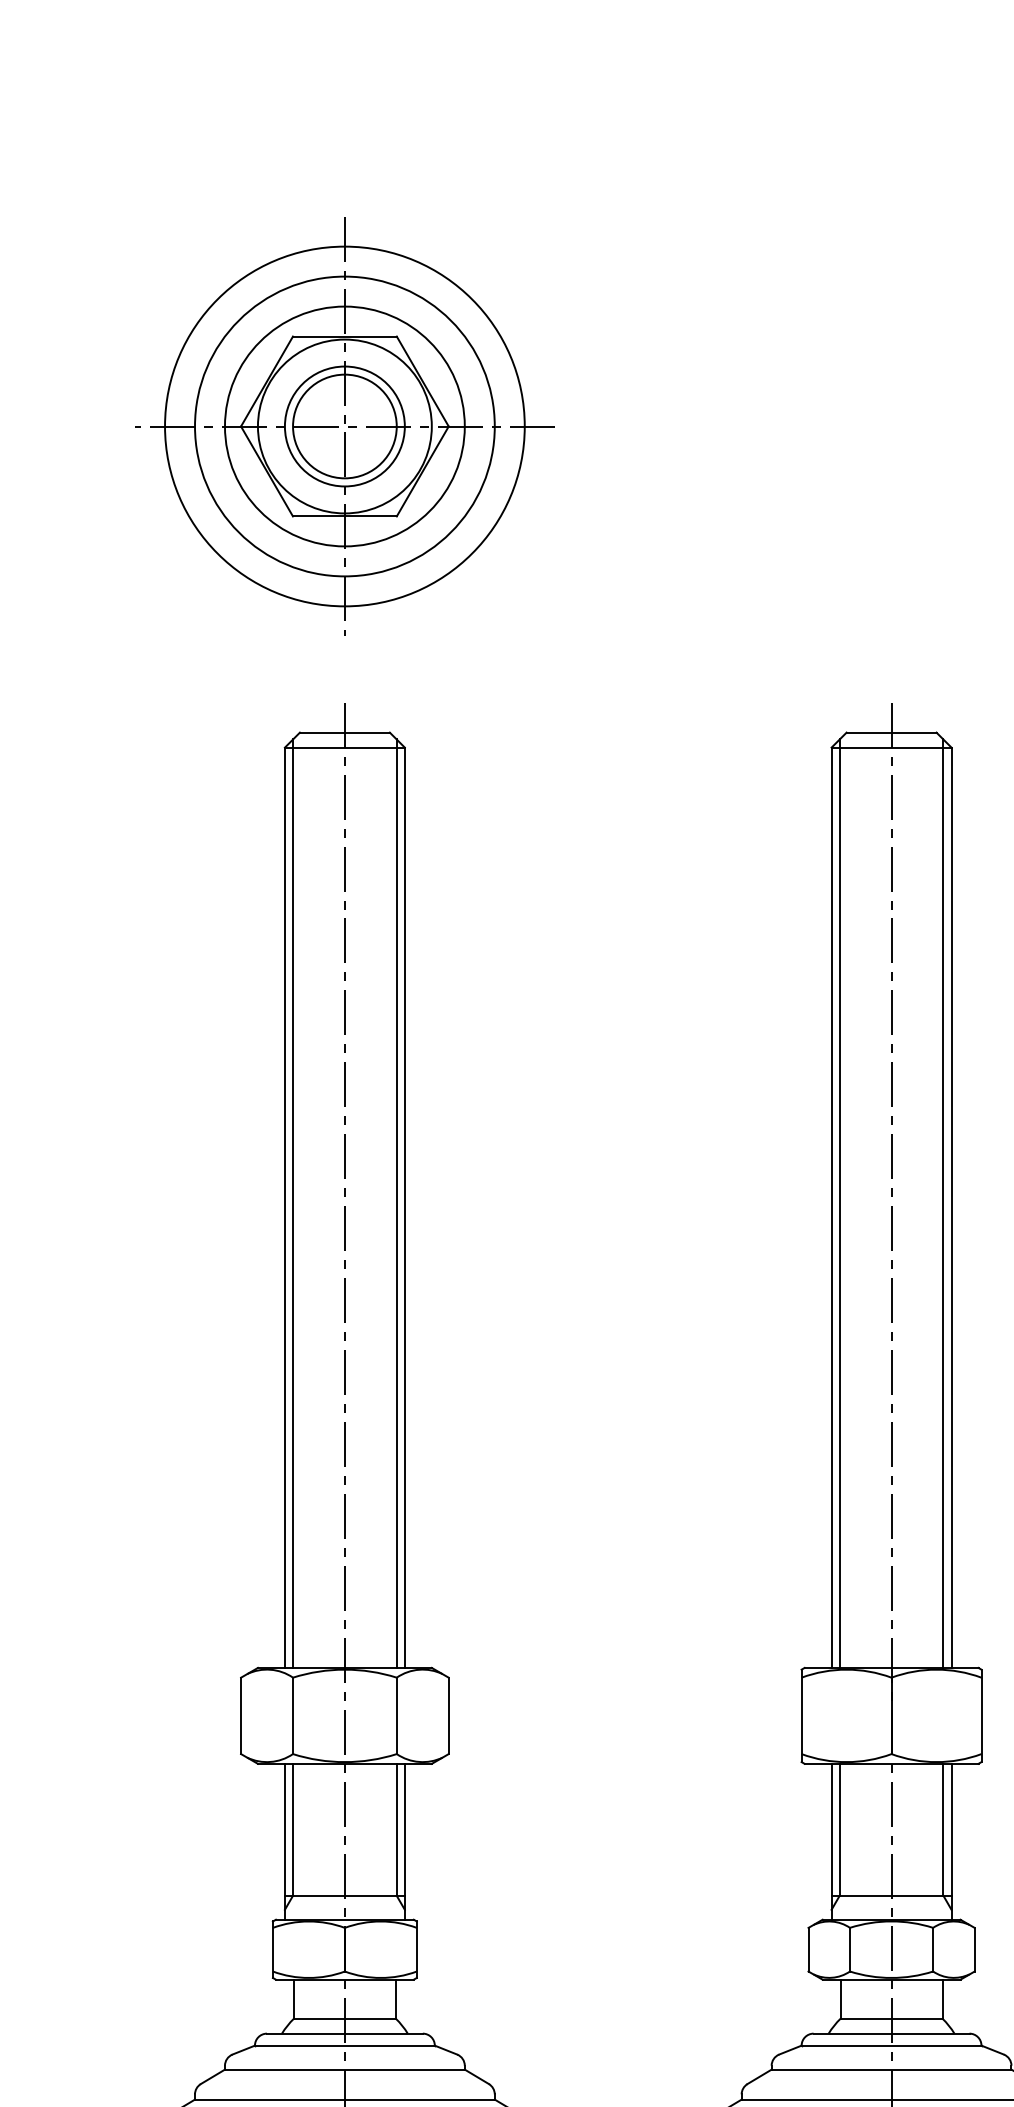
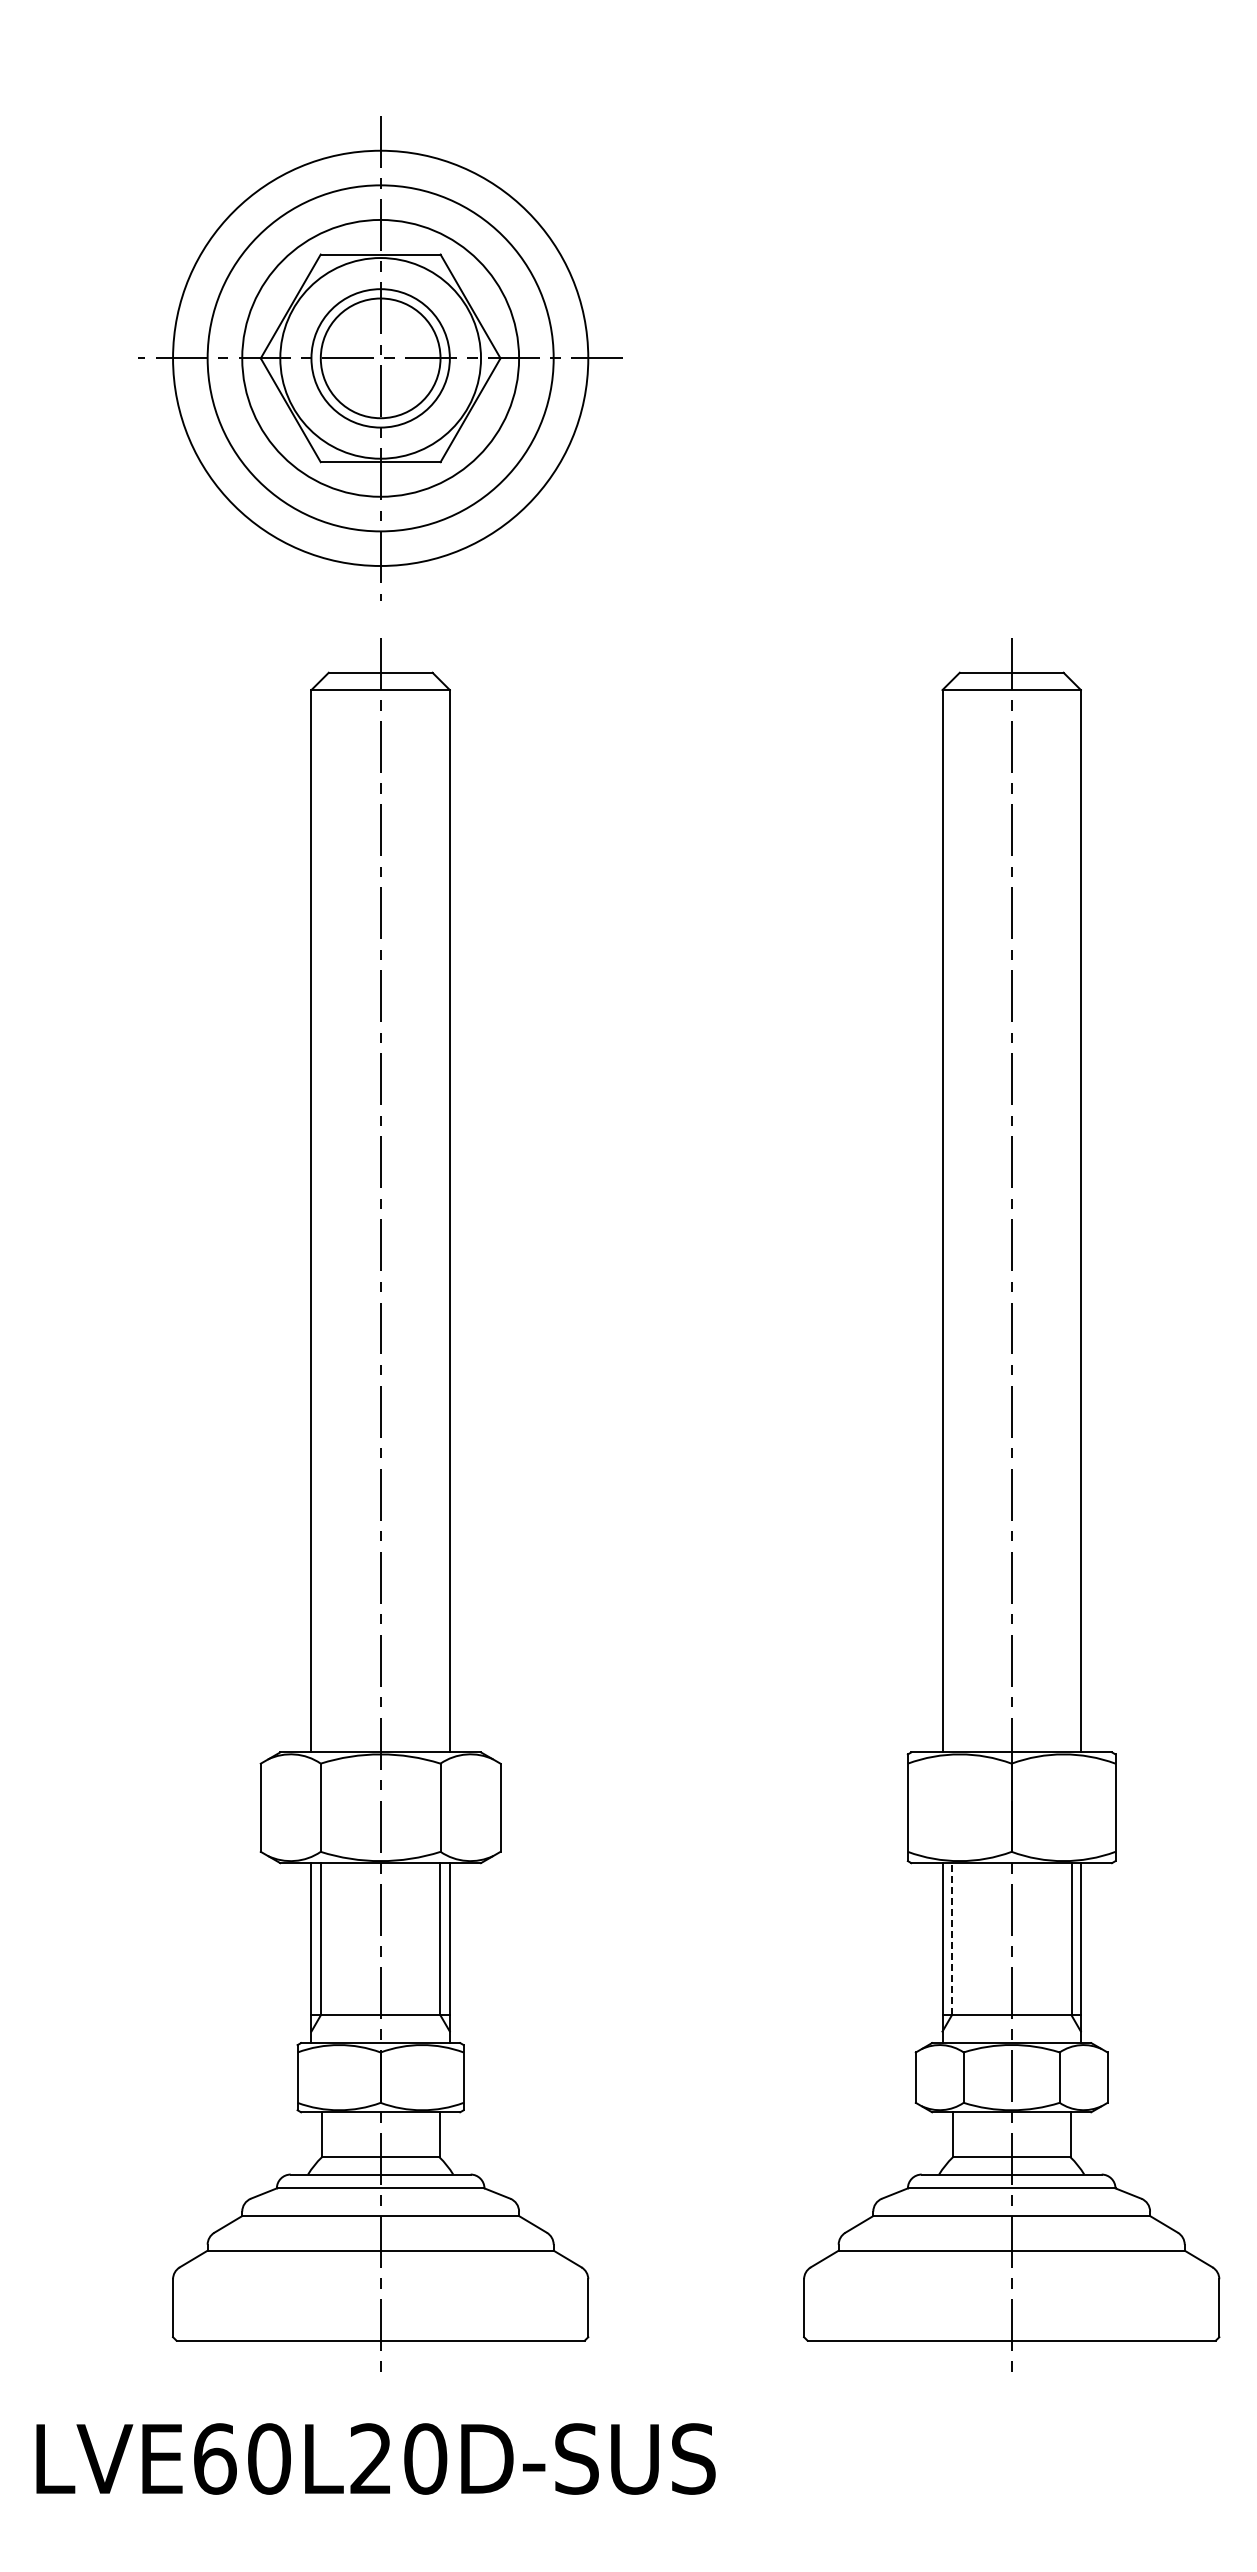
part: (344, 426) -> (380, 358), moved
line: (292, 1203) -> (320, 1216), removed
line: (396, 1203) -> (440, 1216), removed
line: (839, 1203) -> (951, 1216), removed
line: (943, 1203) -> (1071, 1216), removed
line: (839, 1829) -> (951, 1938), solid -> dashed

